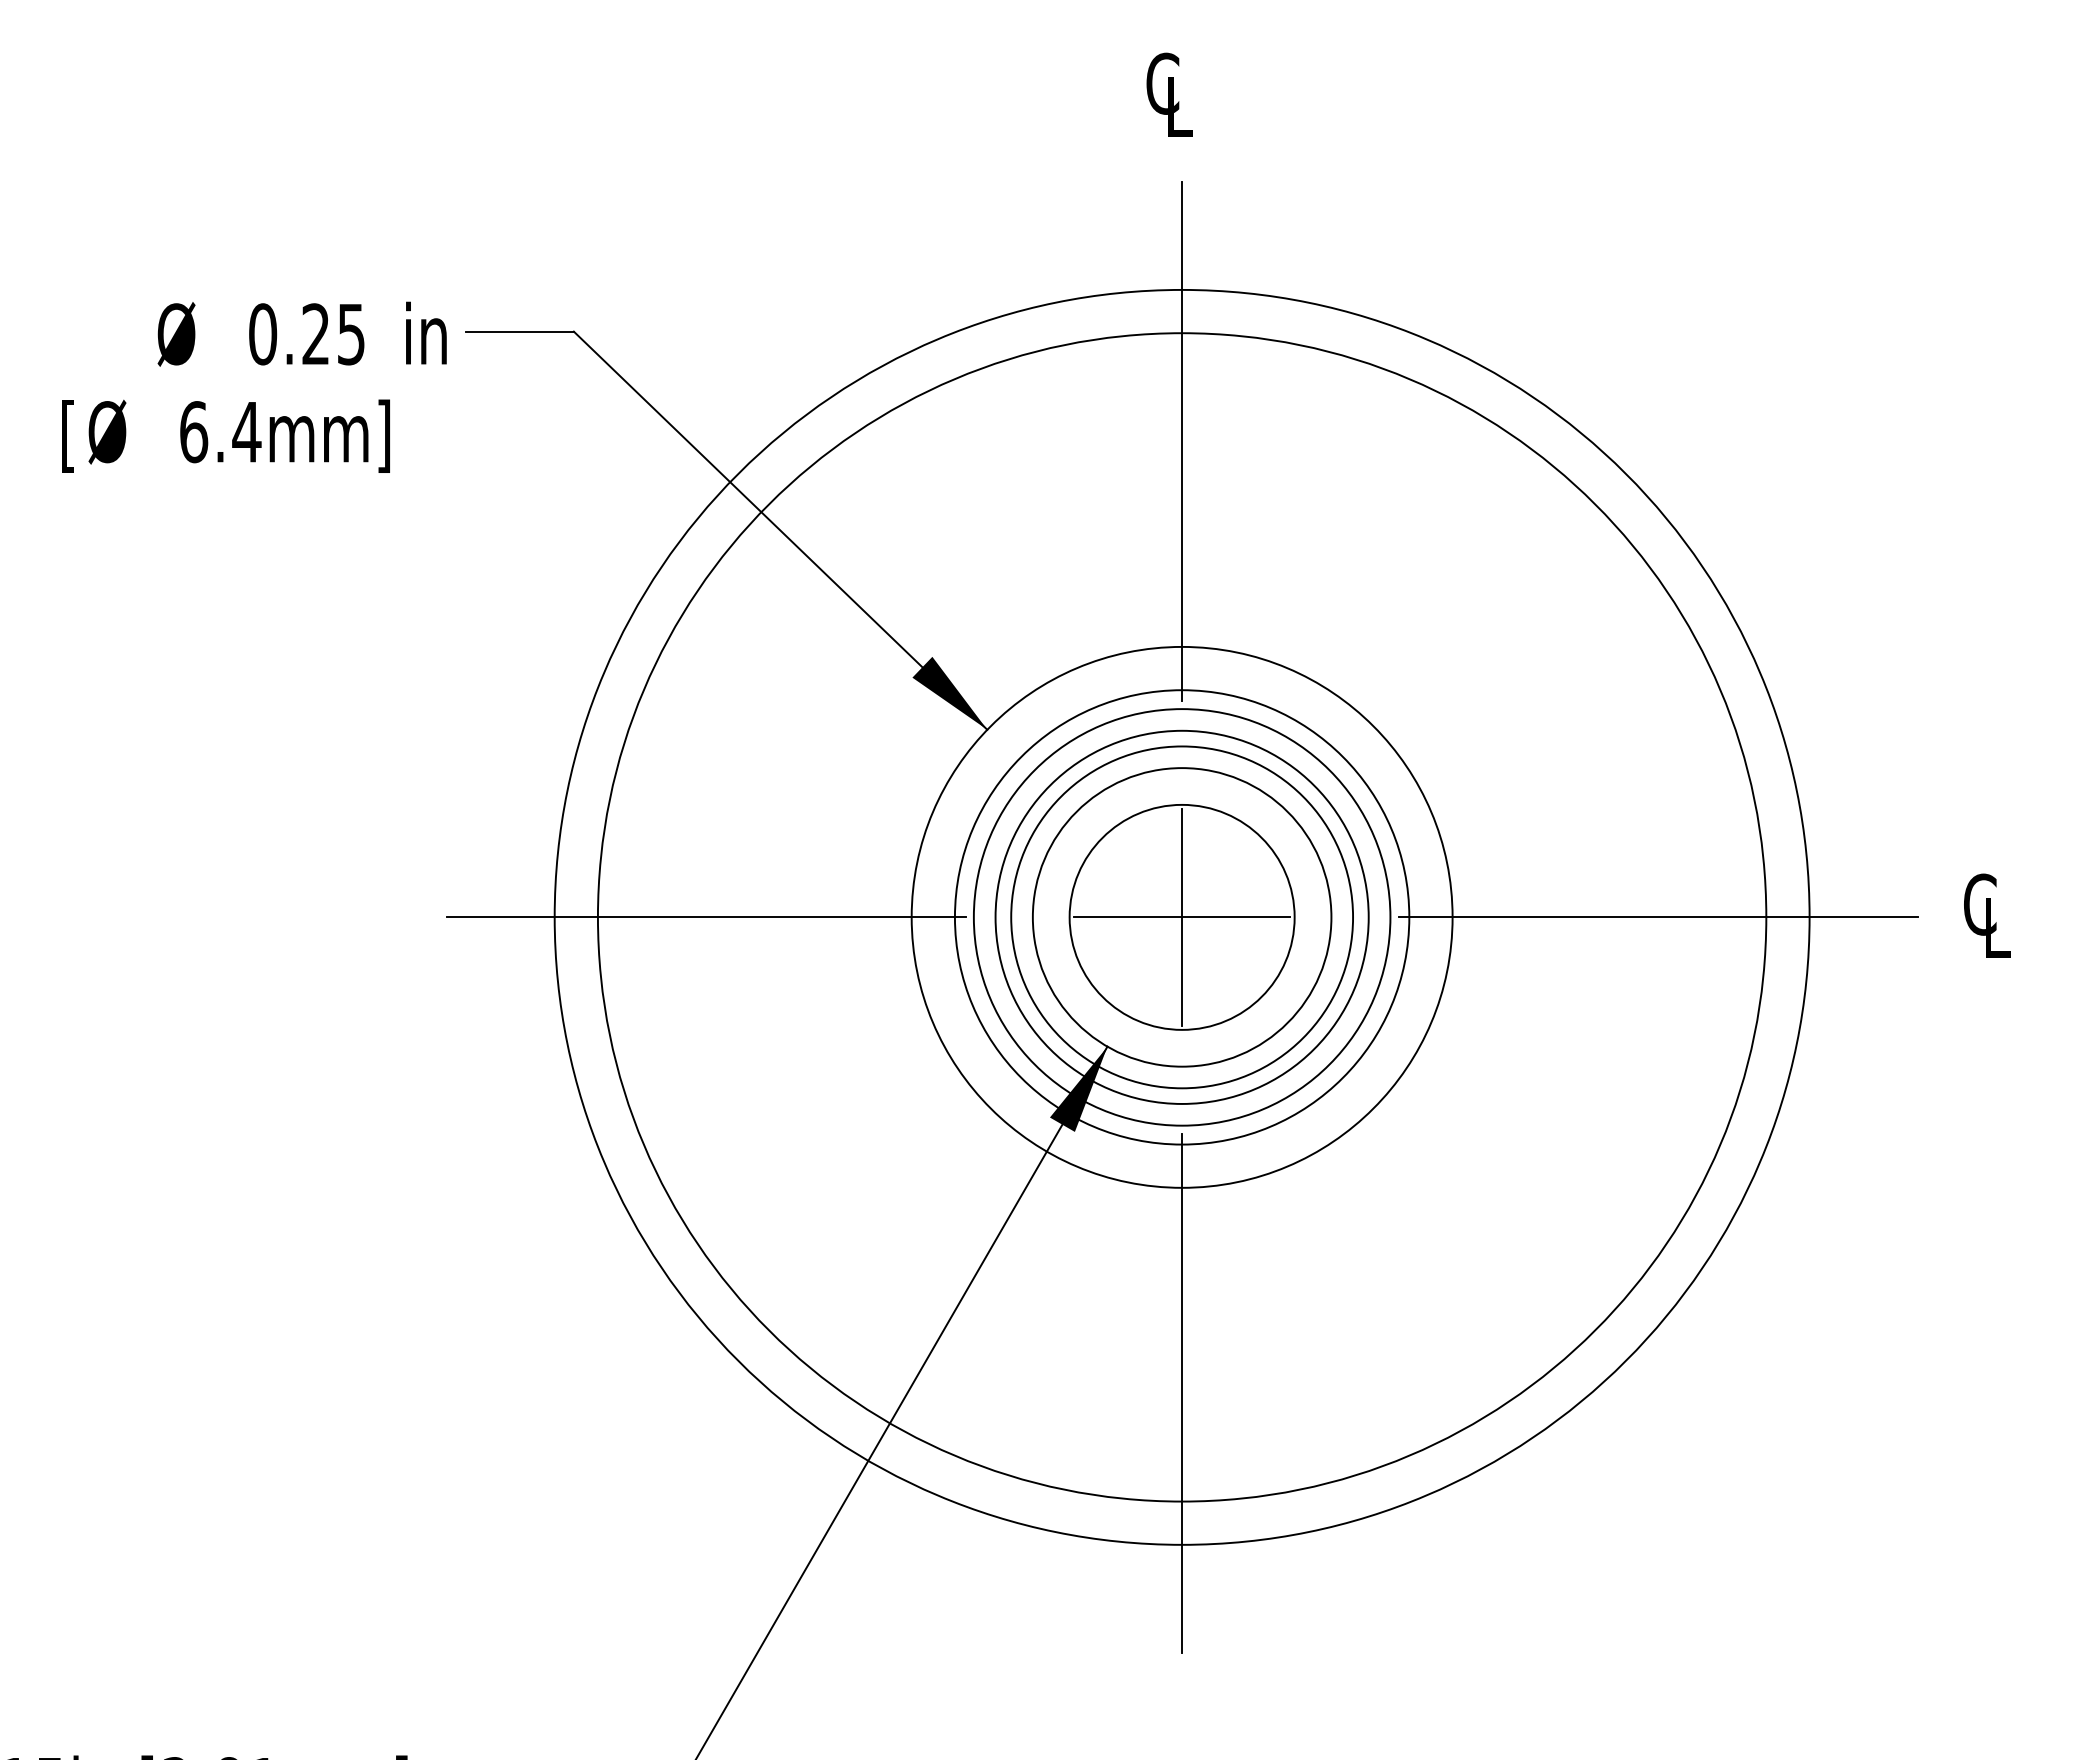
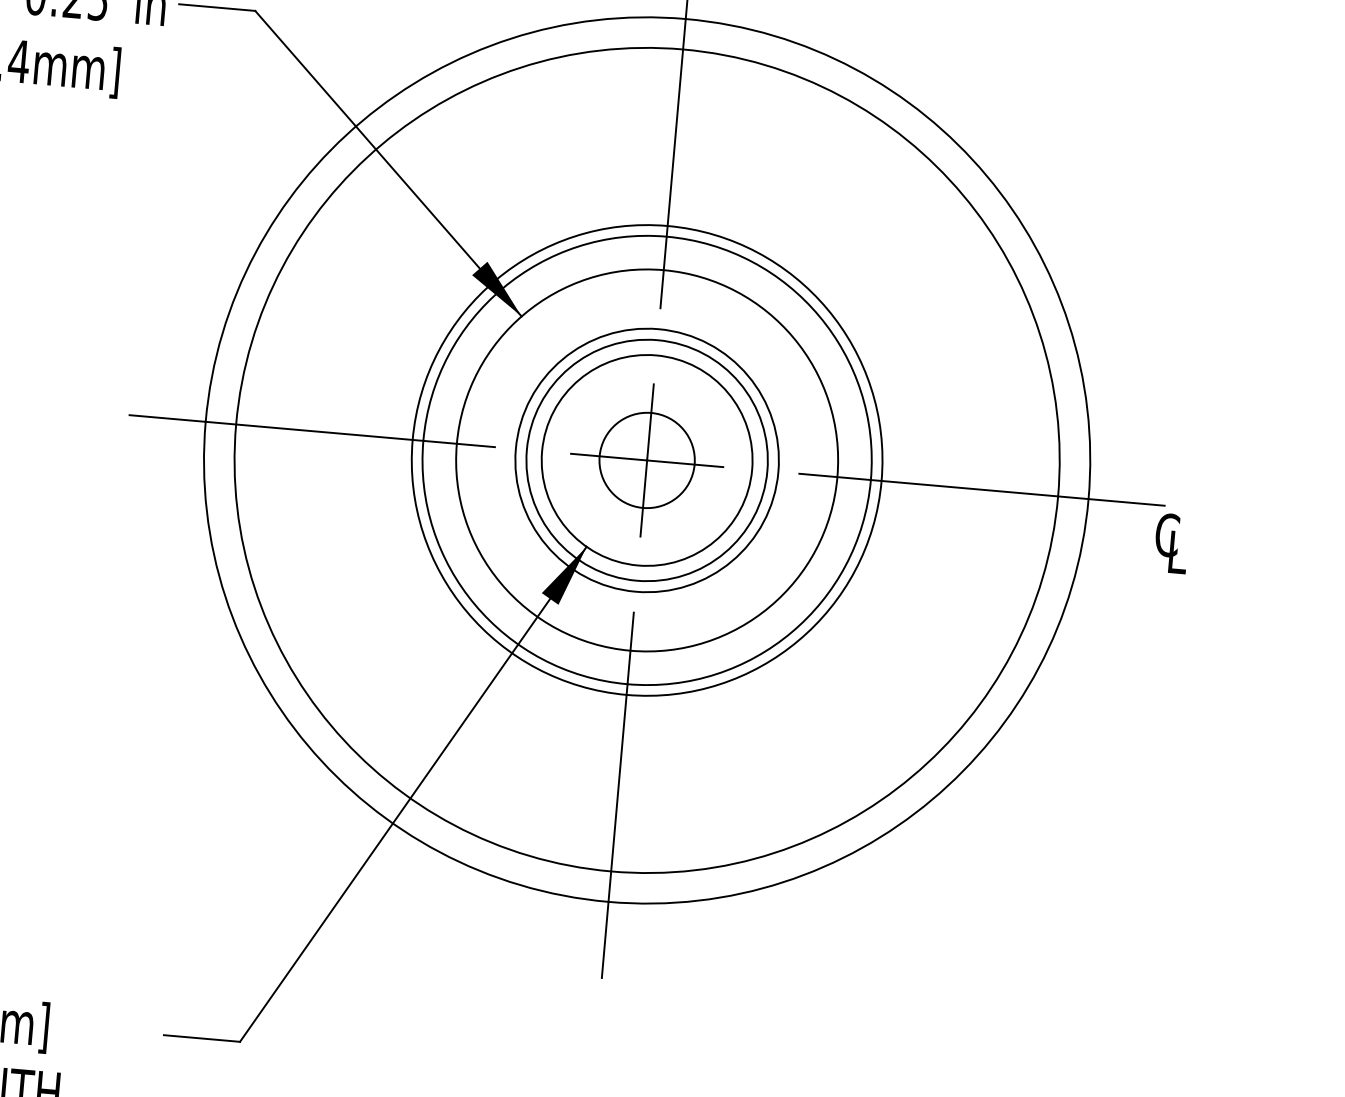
text: (1987, 915) -> (1171, 543), moved
circle: (1181, 916) -> (646, 459), size x0.6
circle: (1181, 917) -> (646, 460), size x1.4
circle: (1181, 917) -> (646, 460), size x1.6

